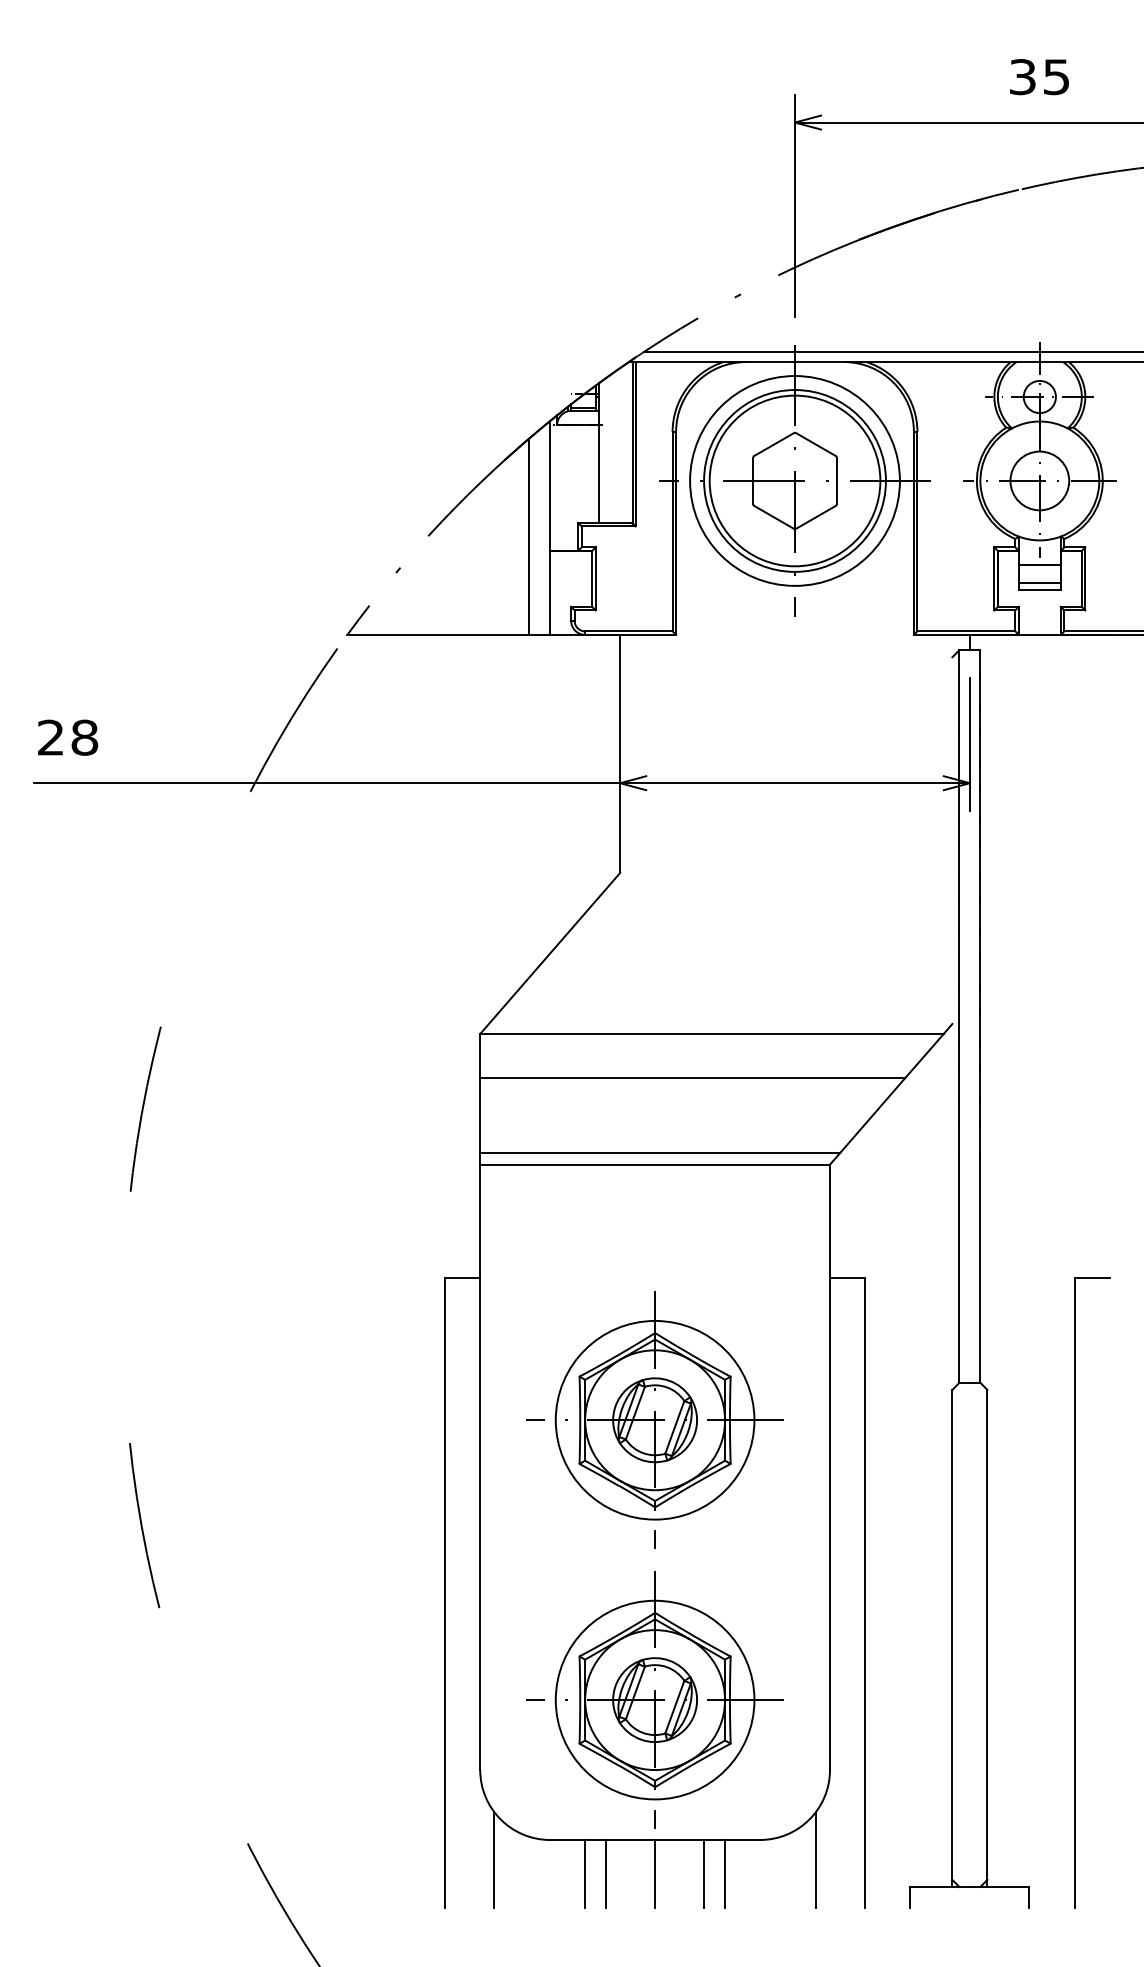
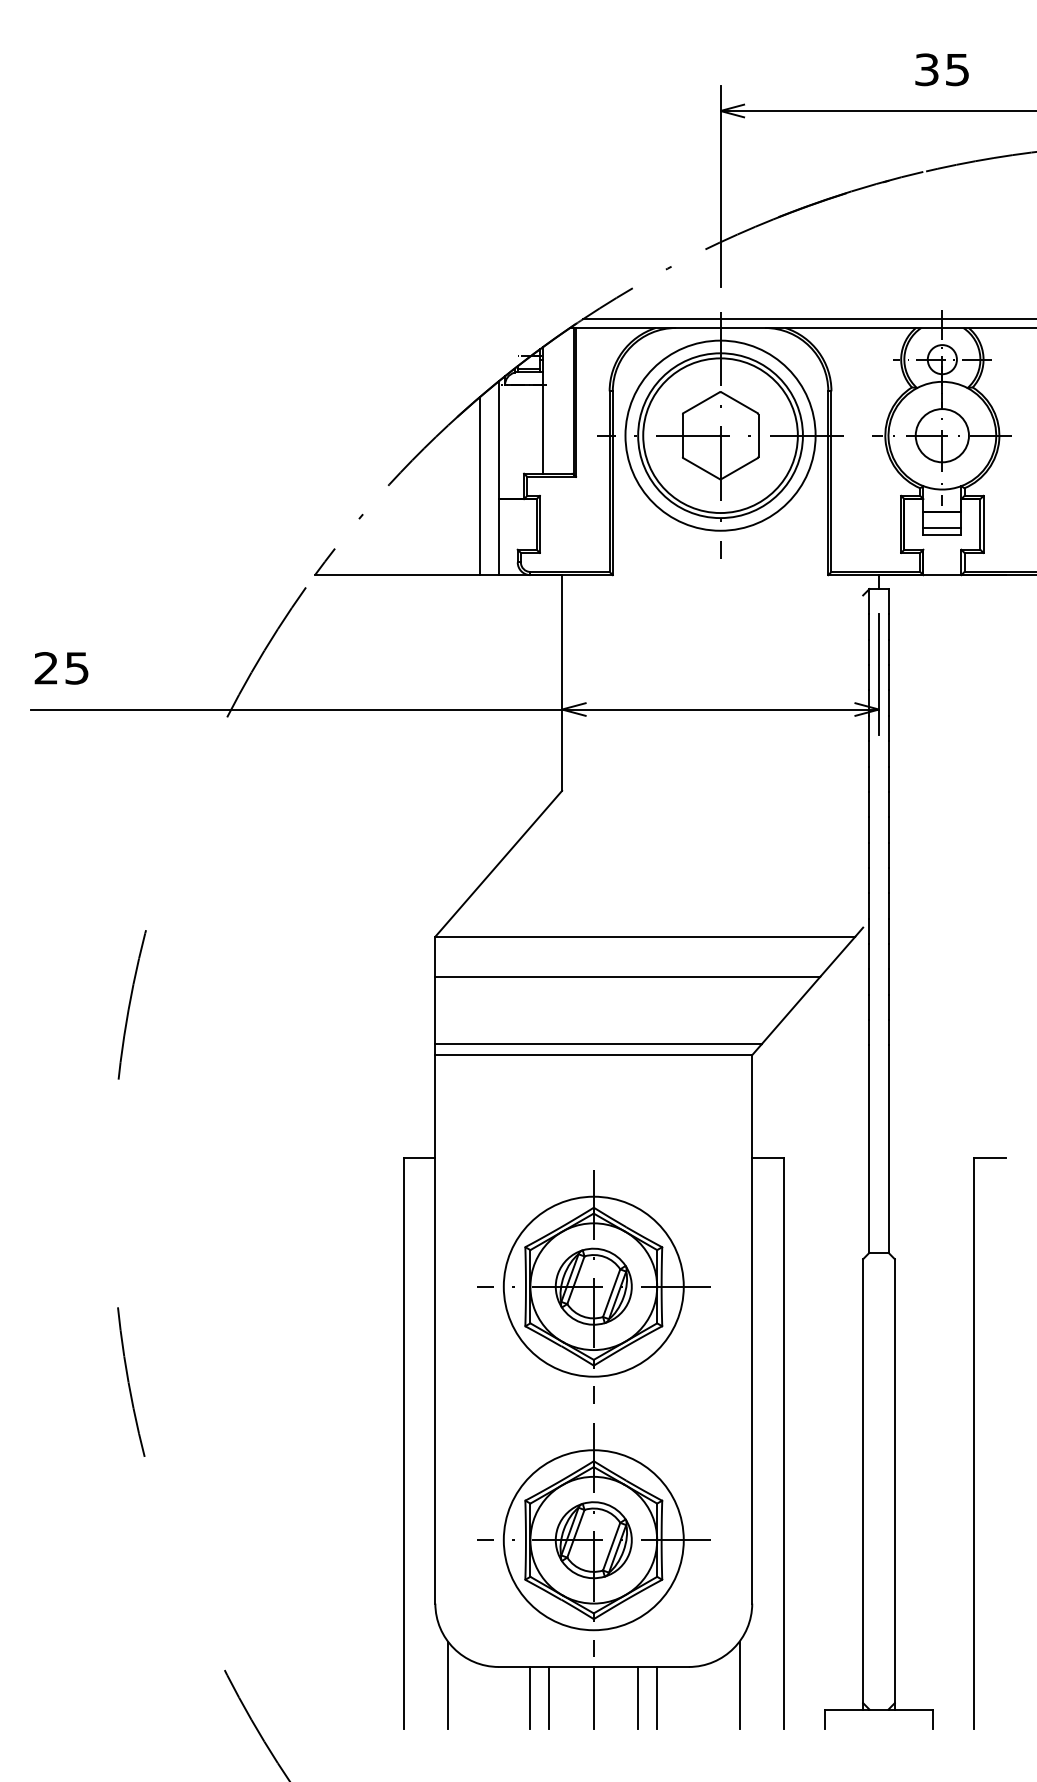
text: (84, 737) -> (76, 668), 28 -> 25

